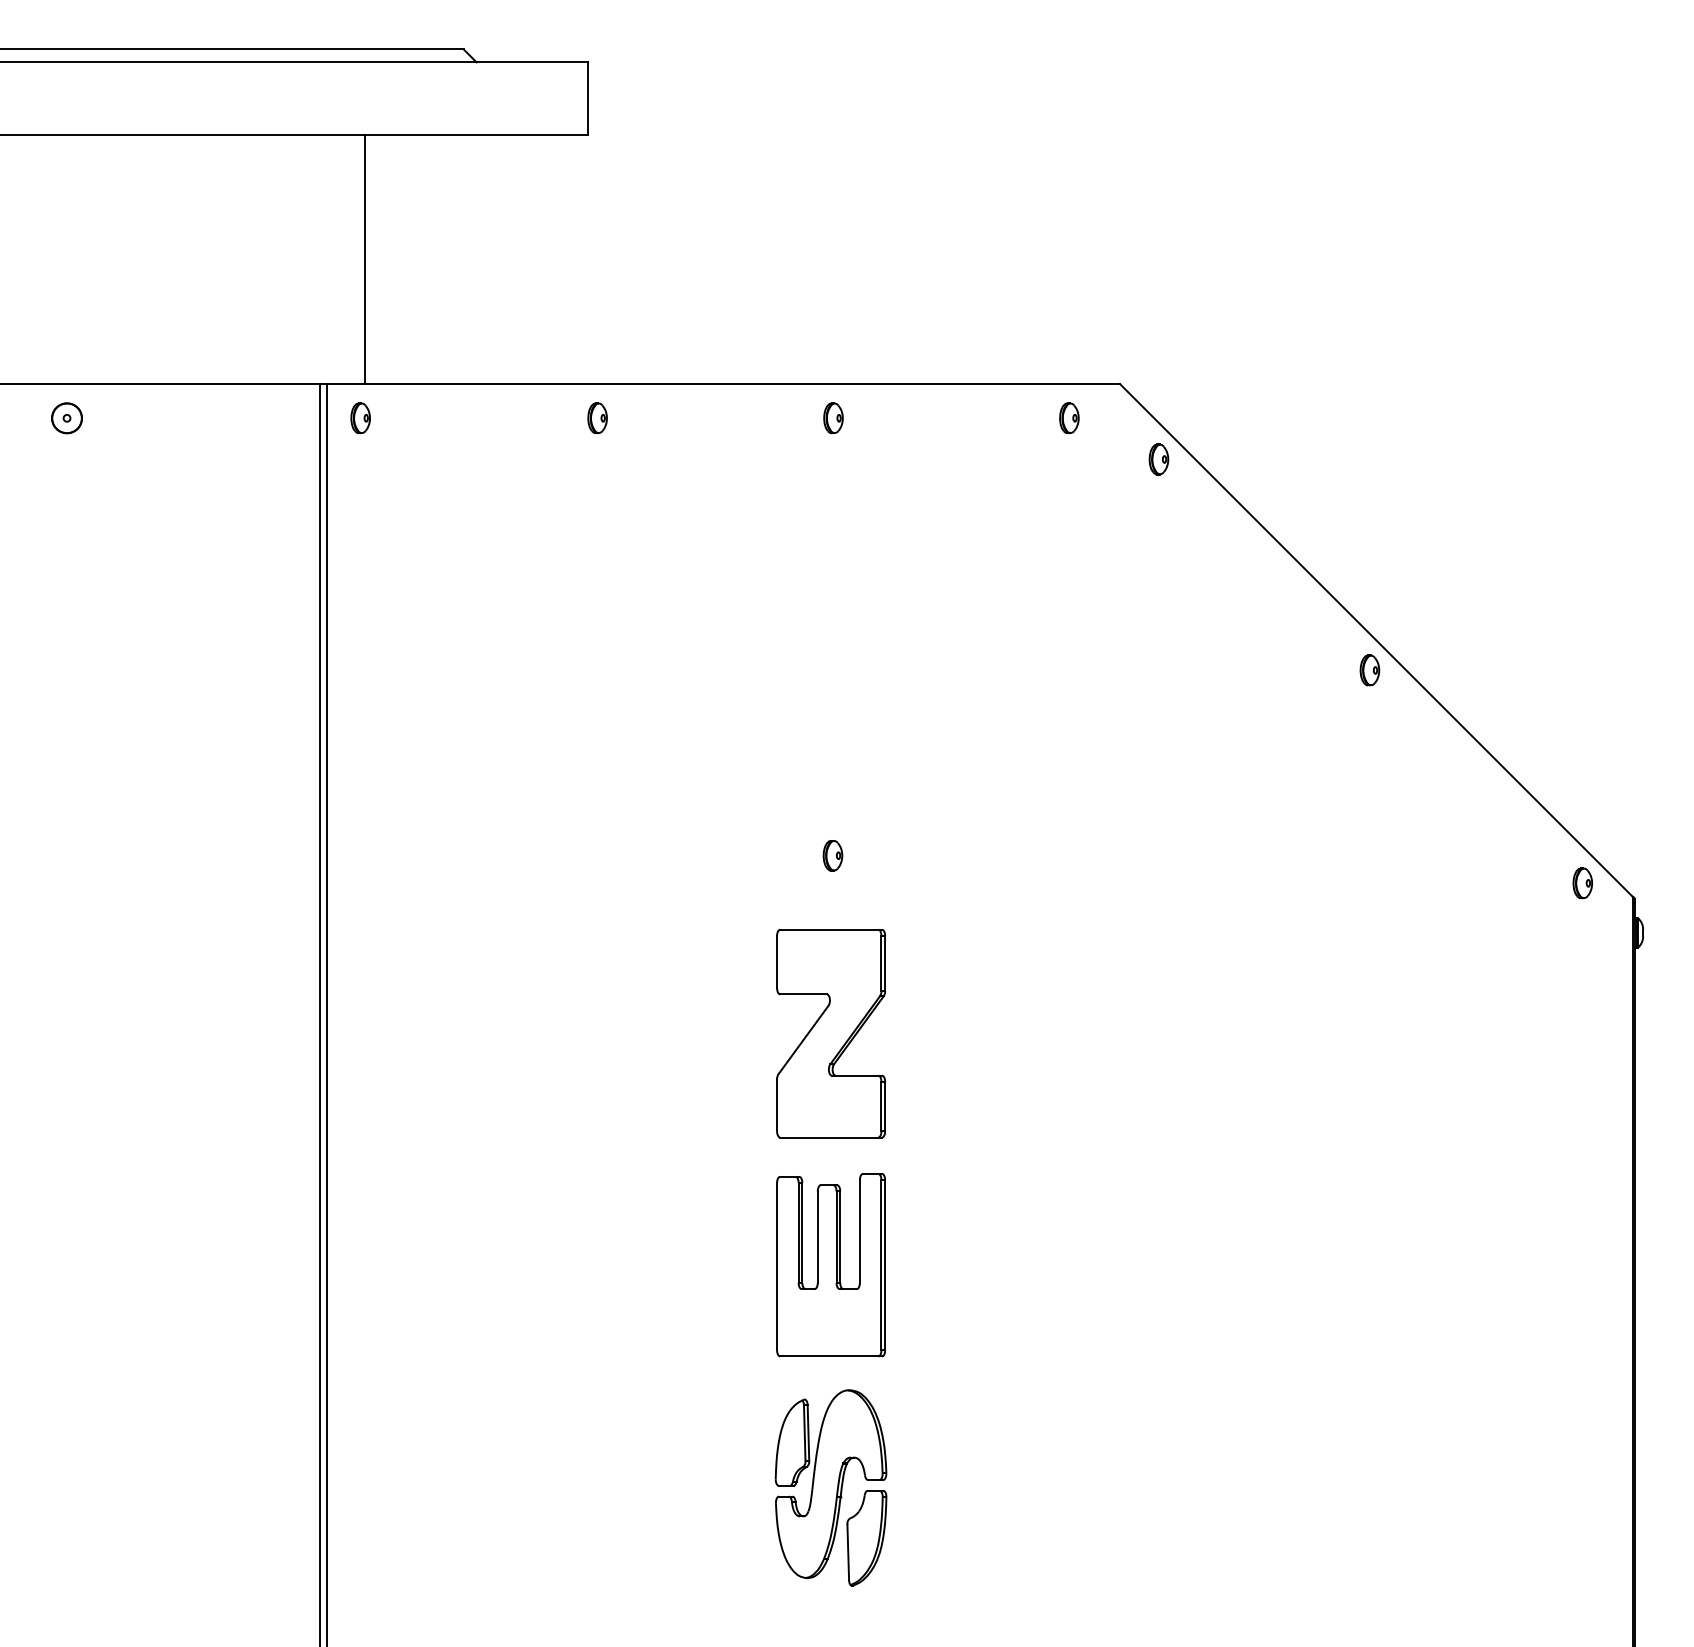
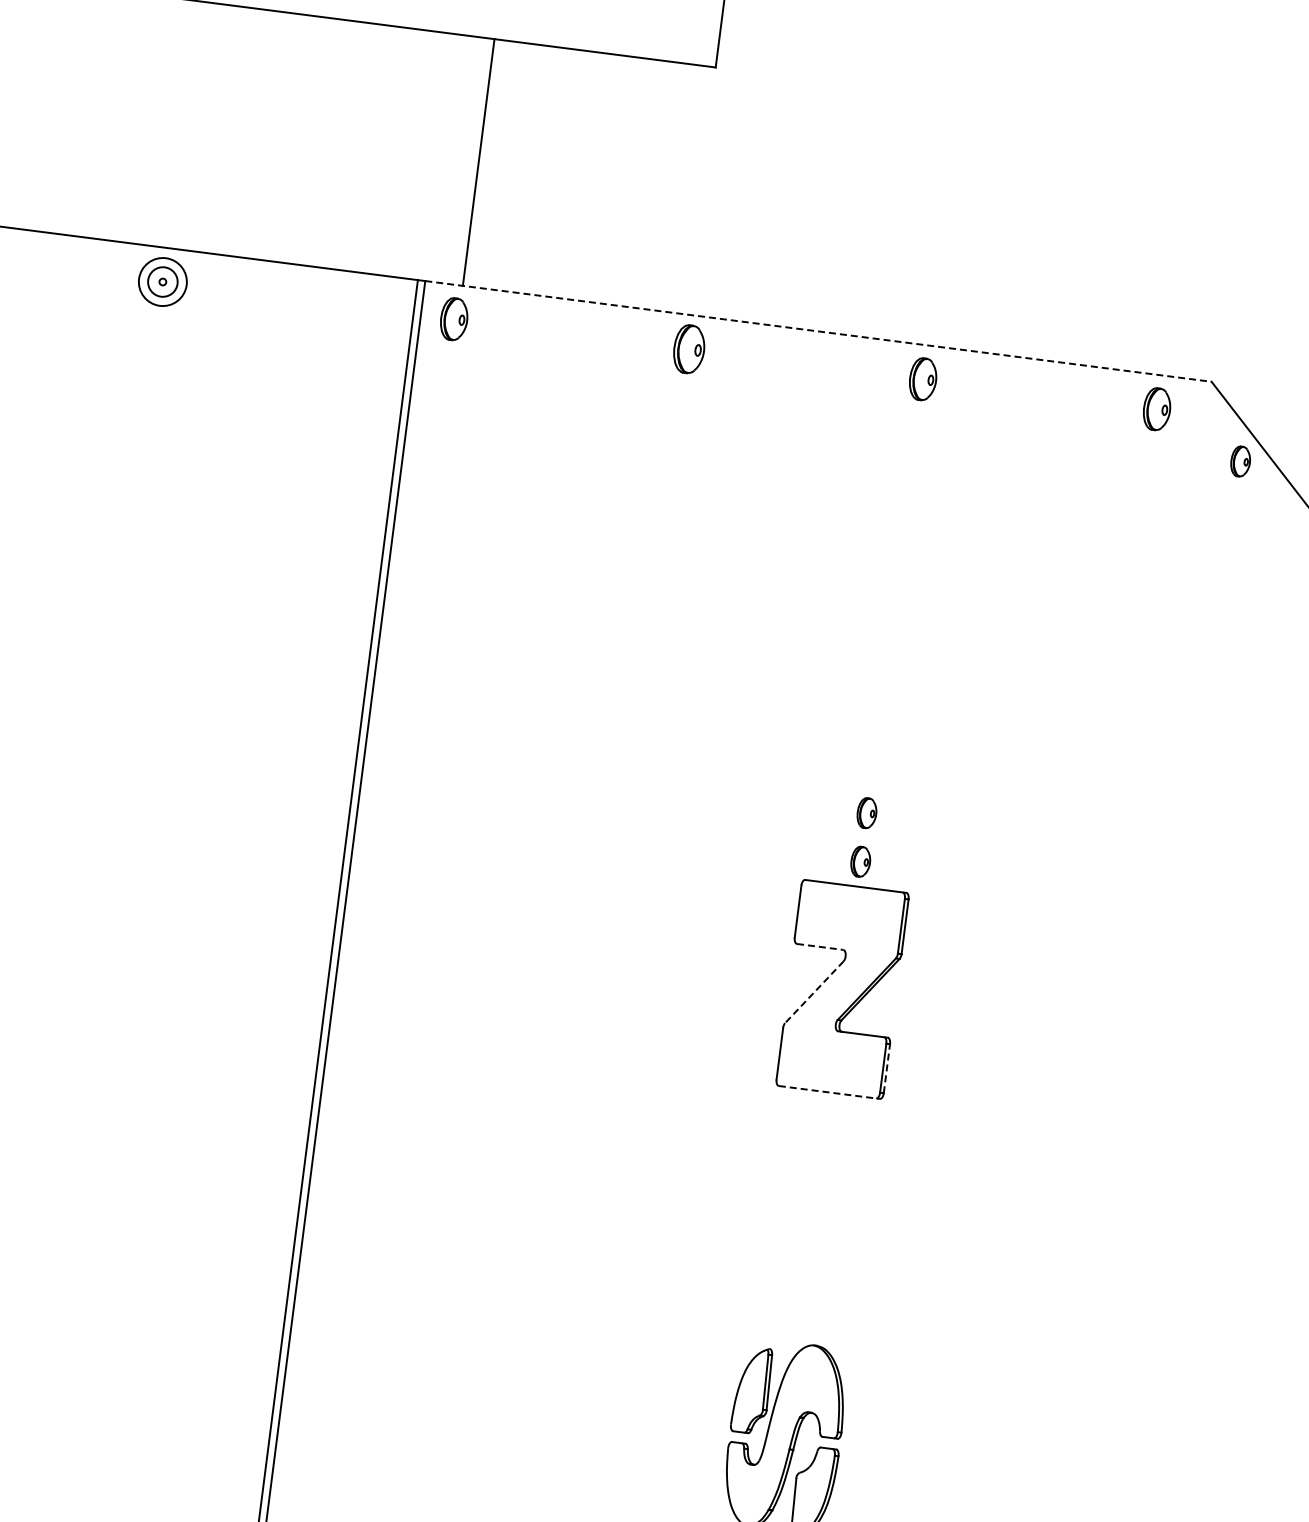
line: (724, 384) -> (819, 332), solid -> dashed
circle: (67, 418) -> (163, 282), size x1.6
part: (360, 418) -> (453, 319), size x1.4
part: (597, 418) -> (689, 349), size x1.6
part: (833, 418) -> (923, 379), size x1.4
part: (1069, 418) -> (1157, 409), size x1.4
part: (832, 904) -> (860, 861), added
line: (804, 994) -> (821, 947), solid -> dashed
line: (803, 1039) -> (814, 991), solid -> dashed
line: (885, 1106) -> (887, 1068), solid -> dashed
line: (831, 1137) -> (829, 1092), solid -> dashed
part: (830, 1265) -> (812, 1219), removed

